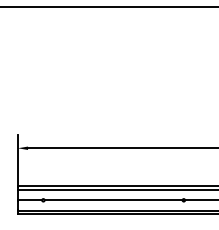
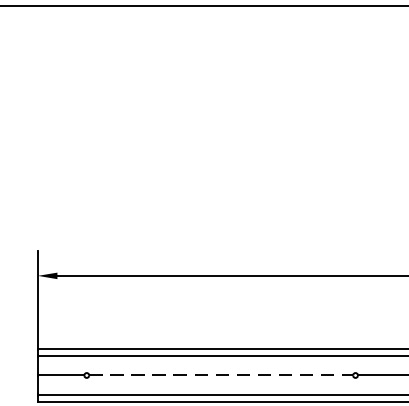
line: (113, 200) -> (220, 375), solid -> dashed

